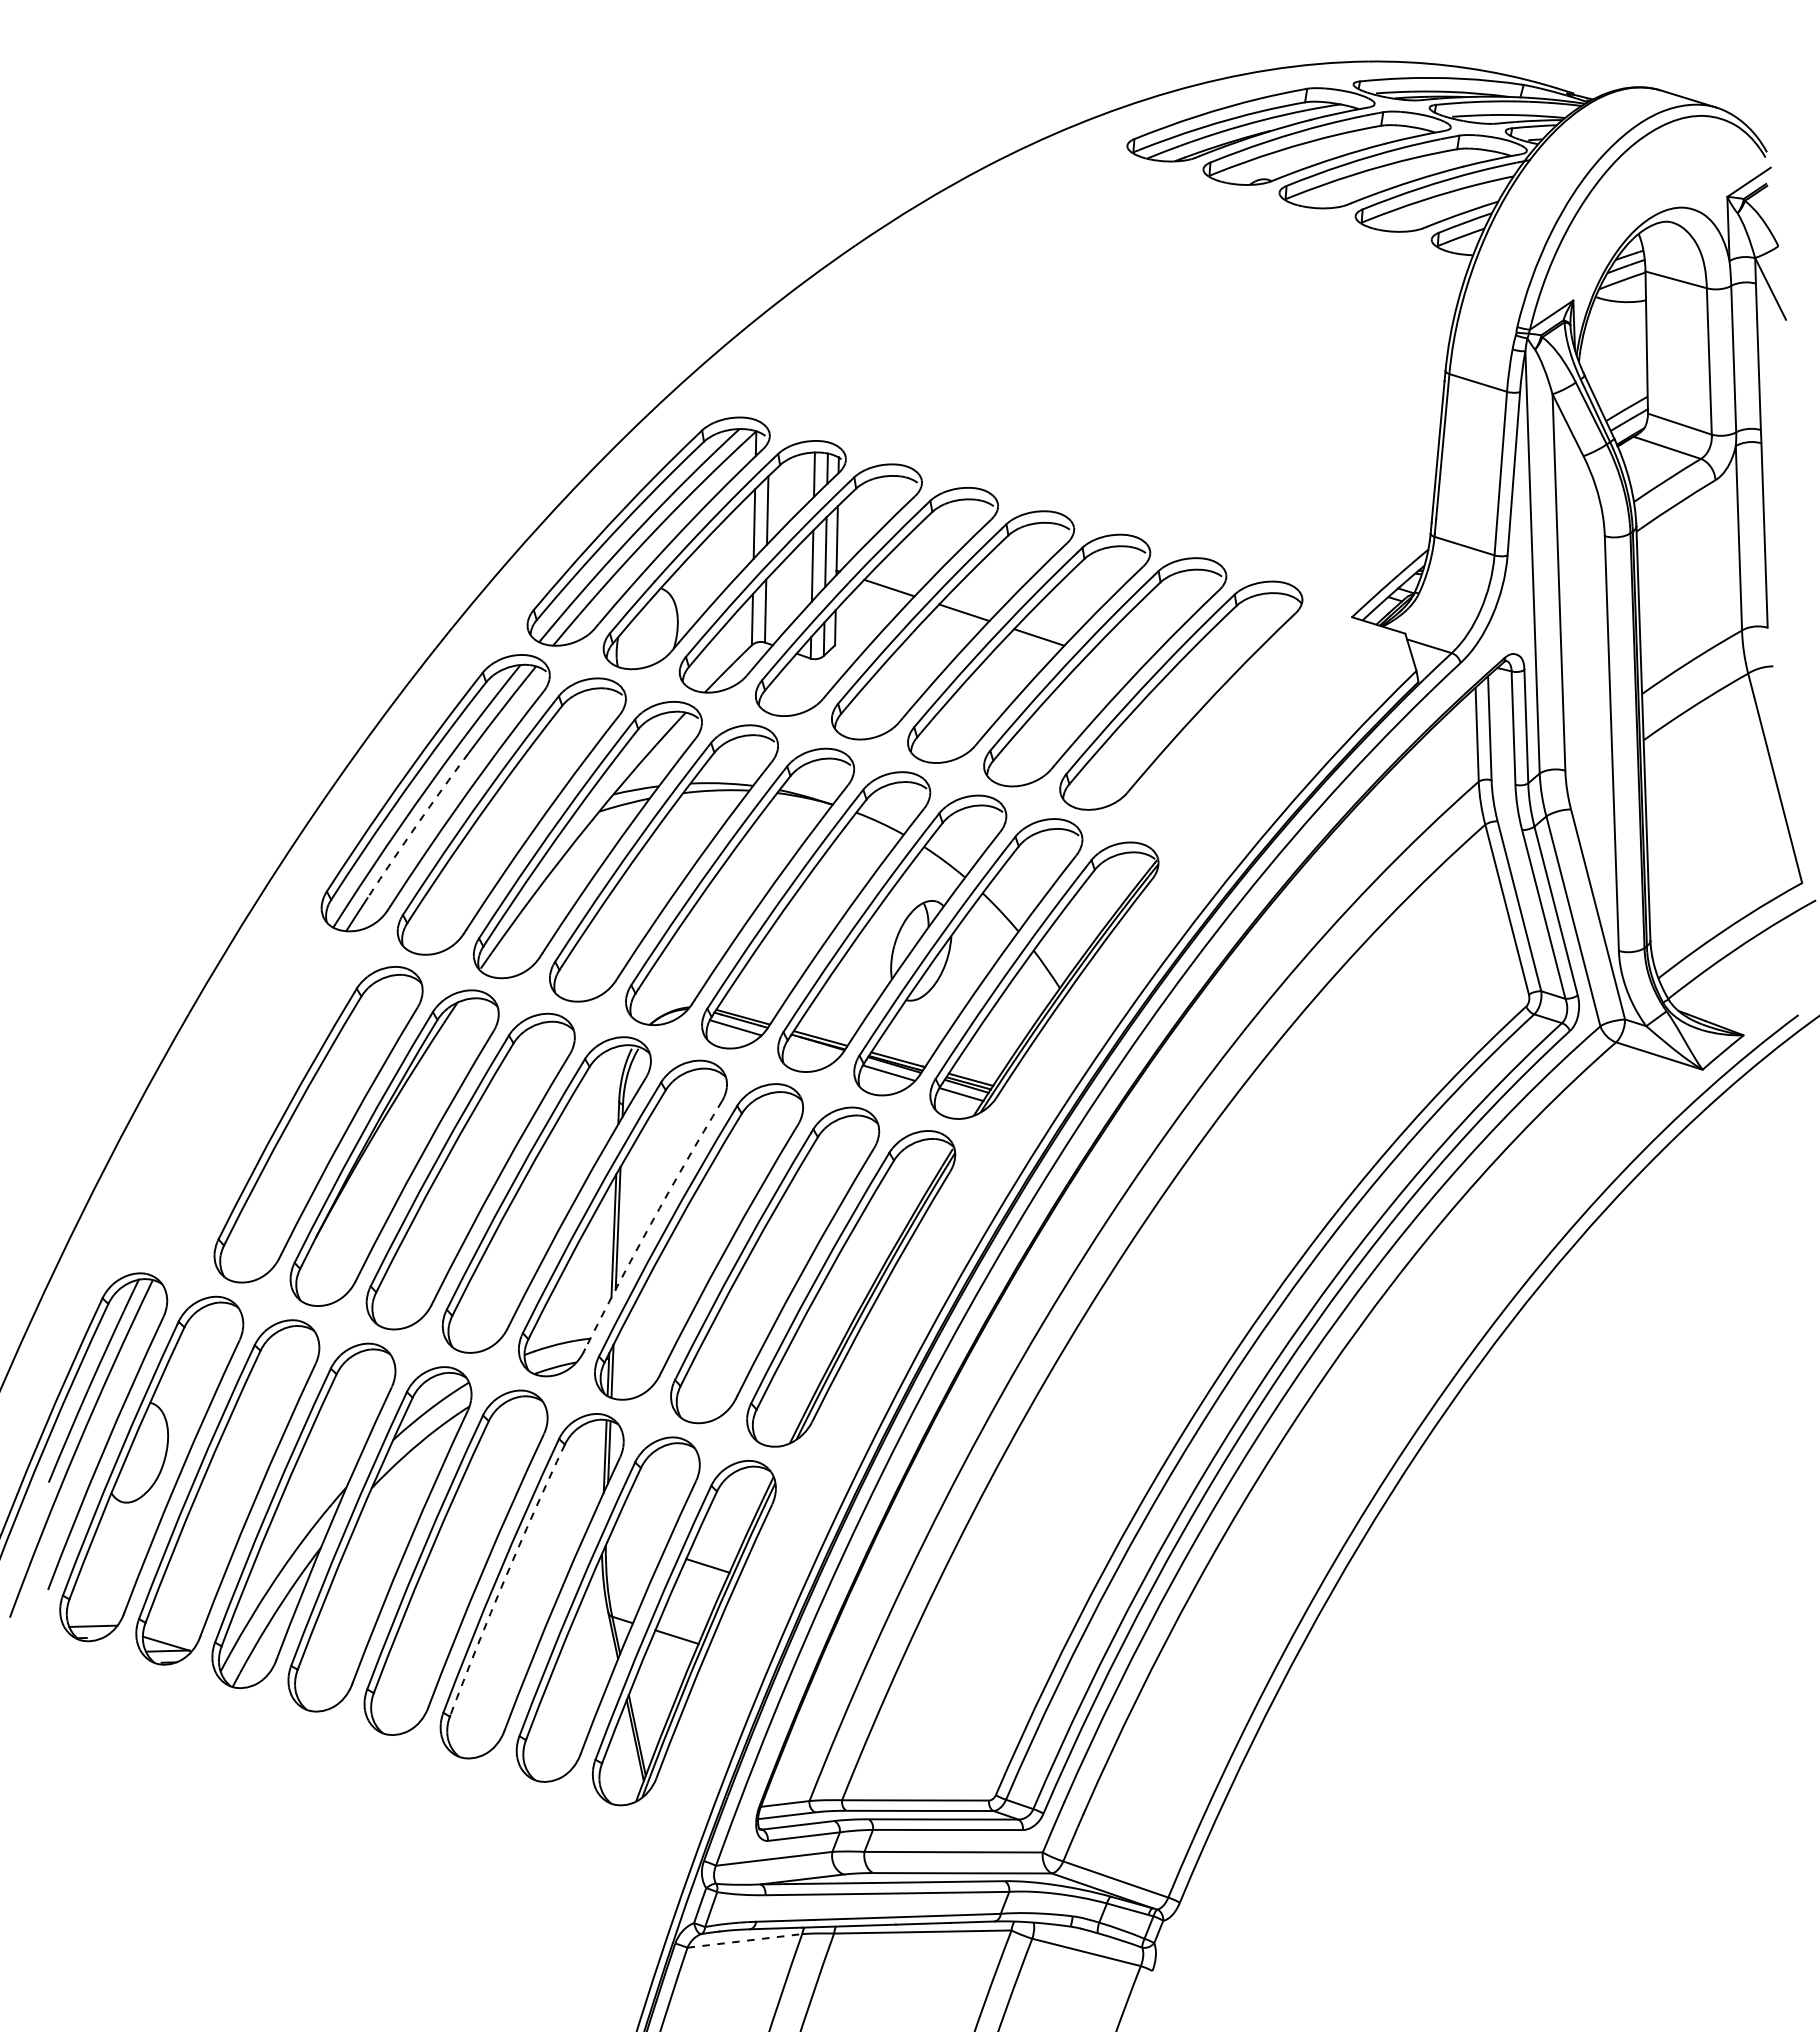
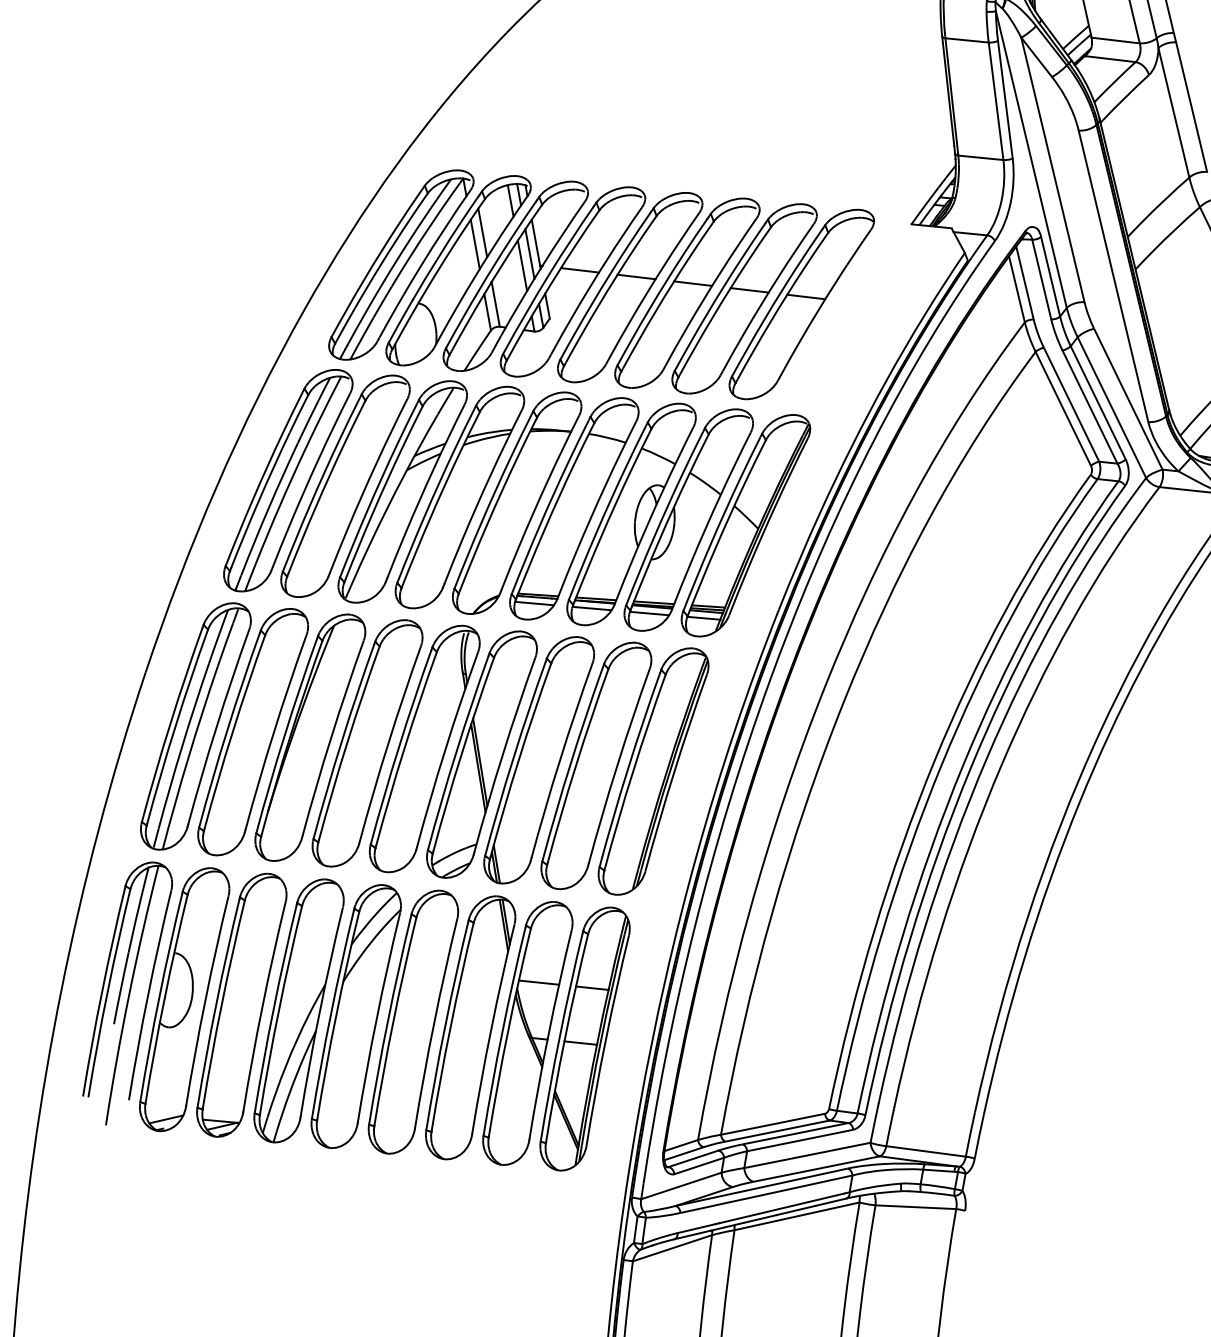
line: (1114, 661) -> (749, 289), added
line: (1188, 686) -> (805, 296), added
arc: (417, 824) -> (280, 505), dashed -> solid
line: (812, 1050) -> (592, 608), added
part: (242, 1100) -> (196, 725), added
arc: (650, 1223) -> (502, 754), dashed -> solid
line: (636, 1543) -> (538, 982), added
arc: (505, 1578) -> (450, 1026), dashed -> solid
line: (744, 1940) -> (672, 1248), dashed -> solid

